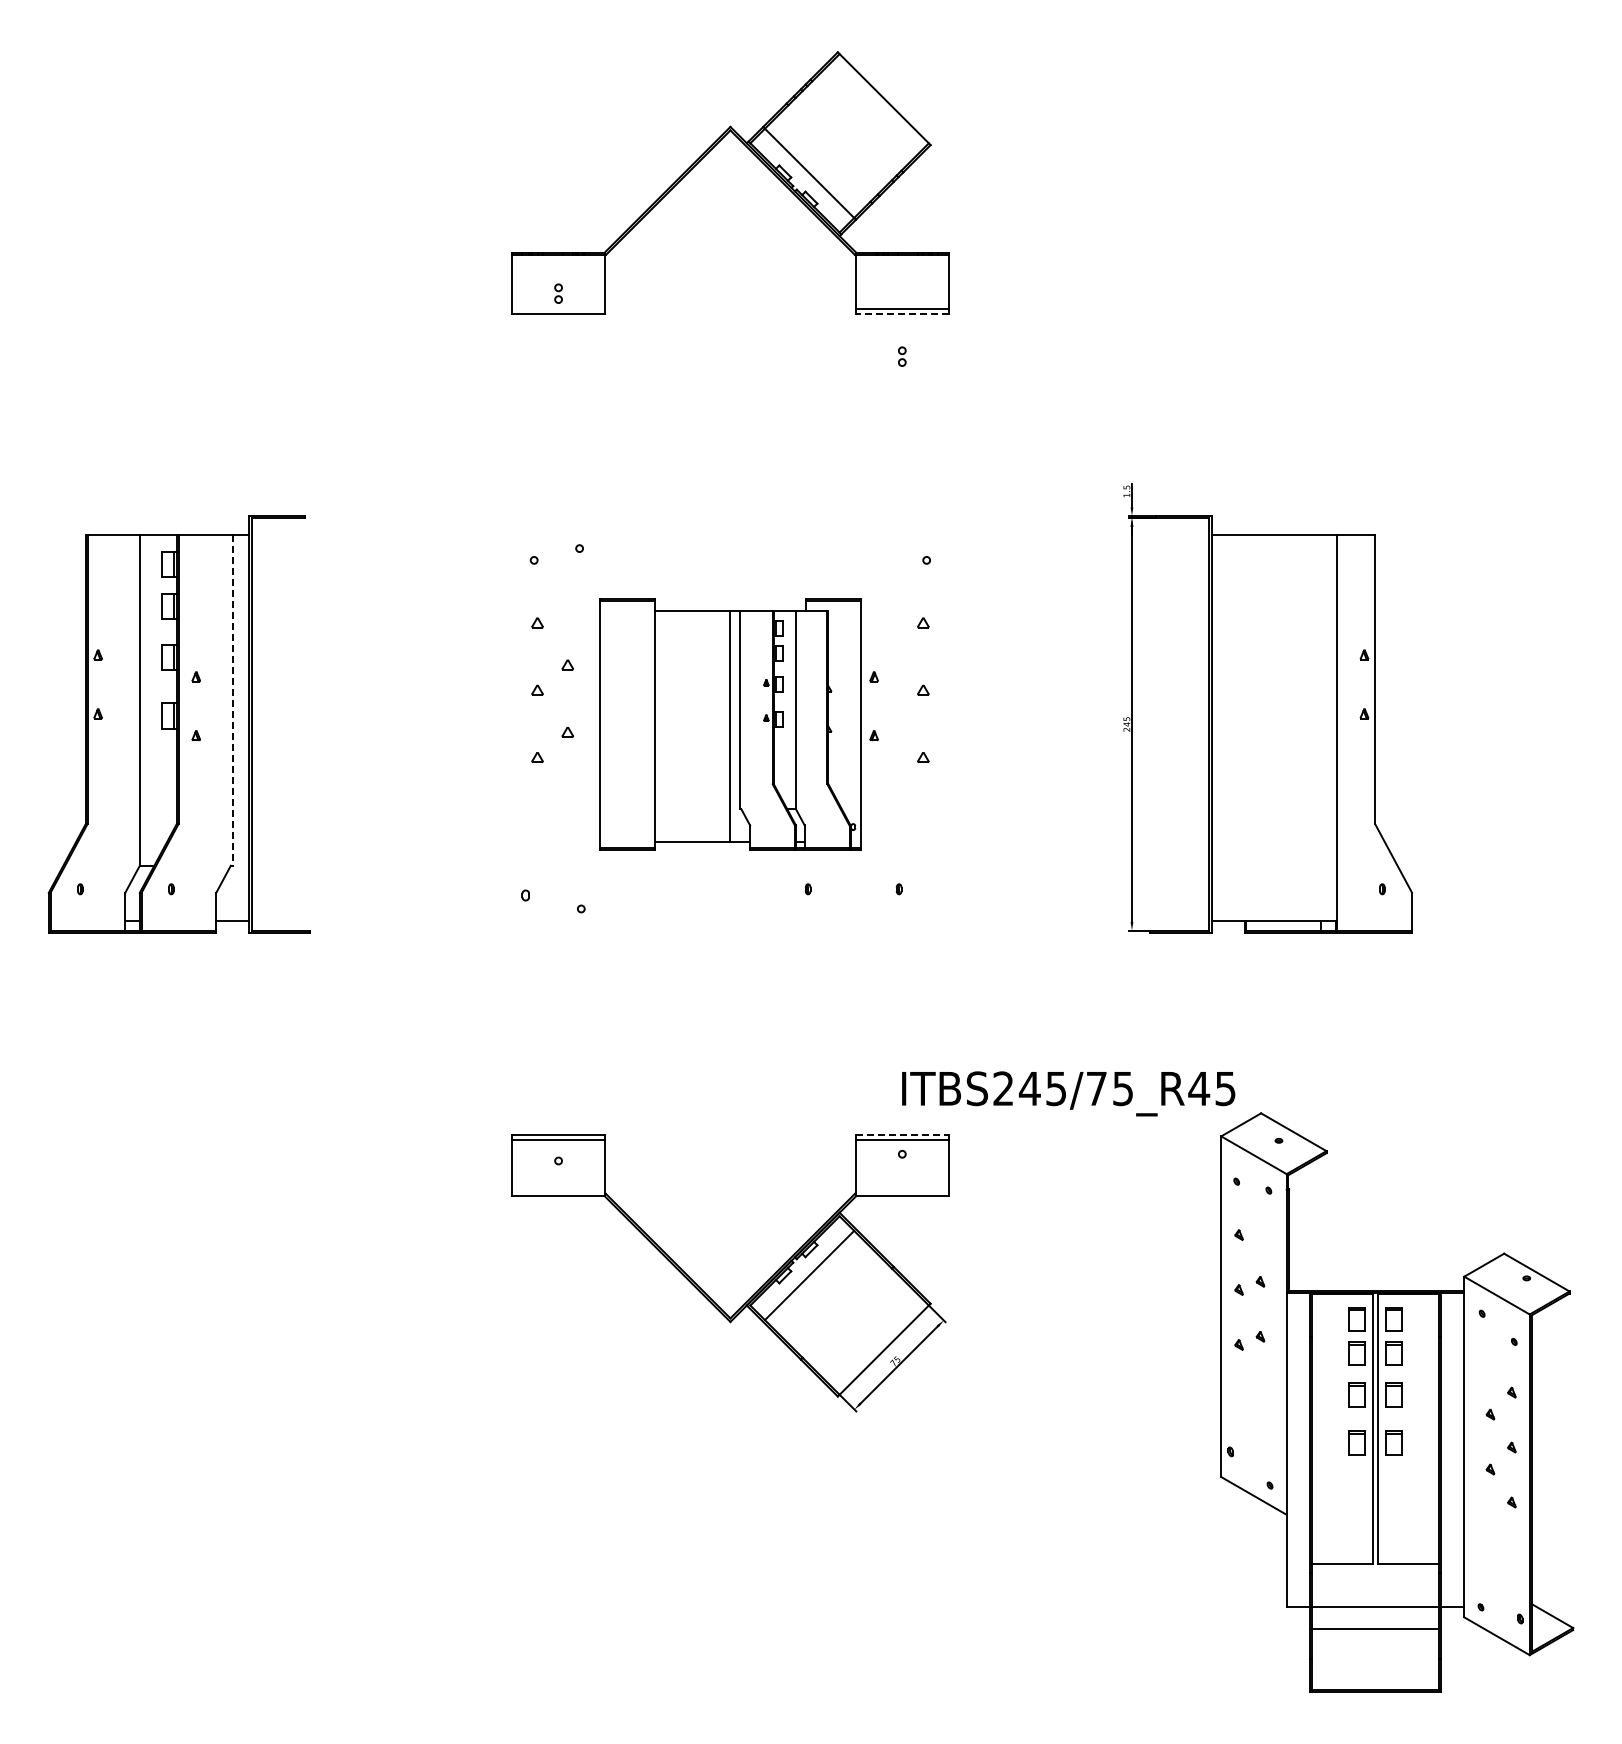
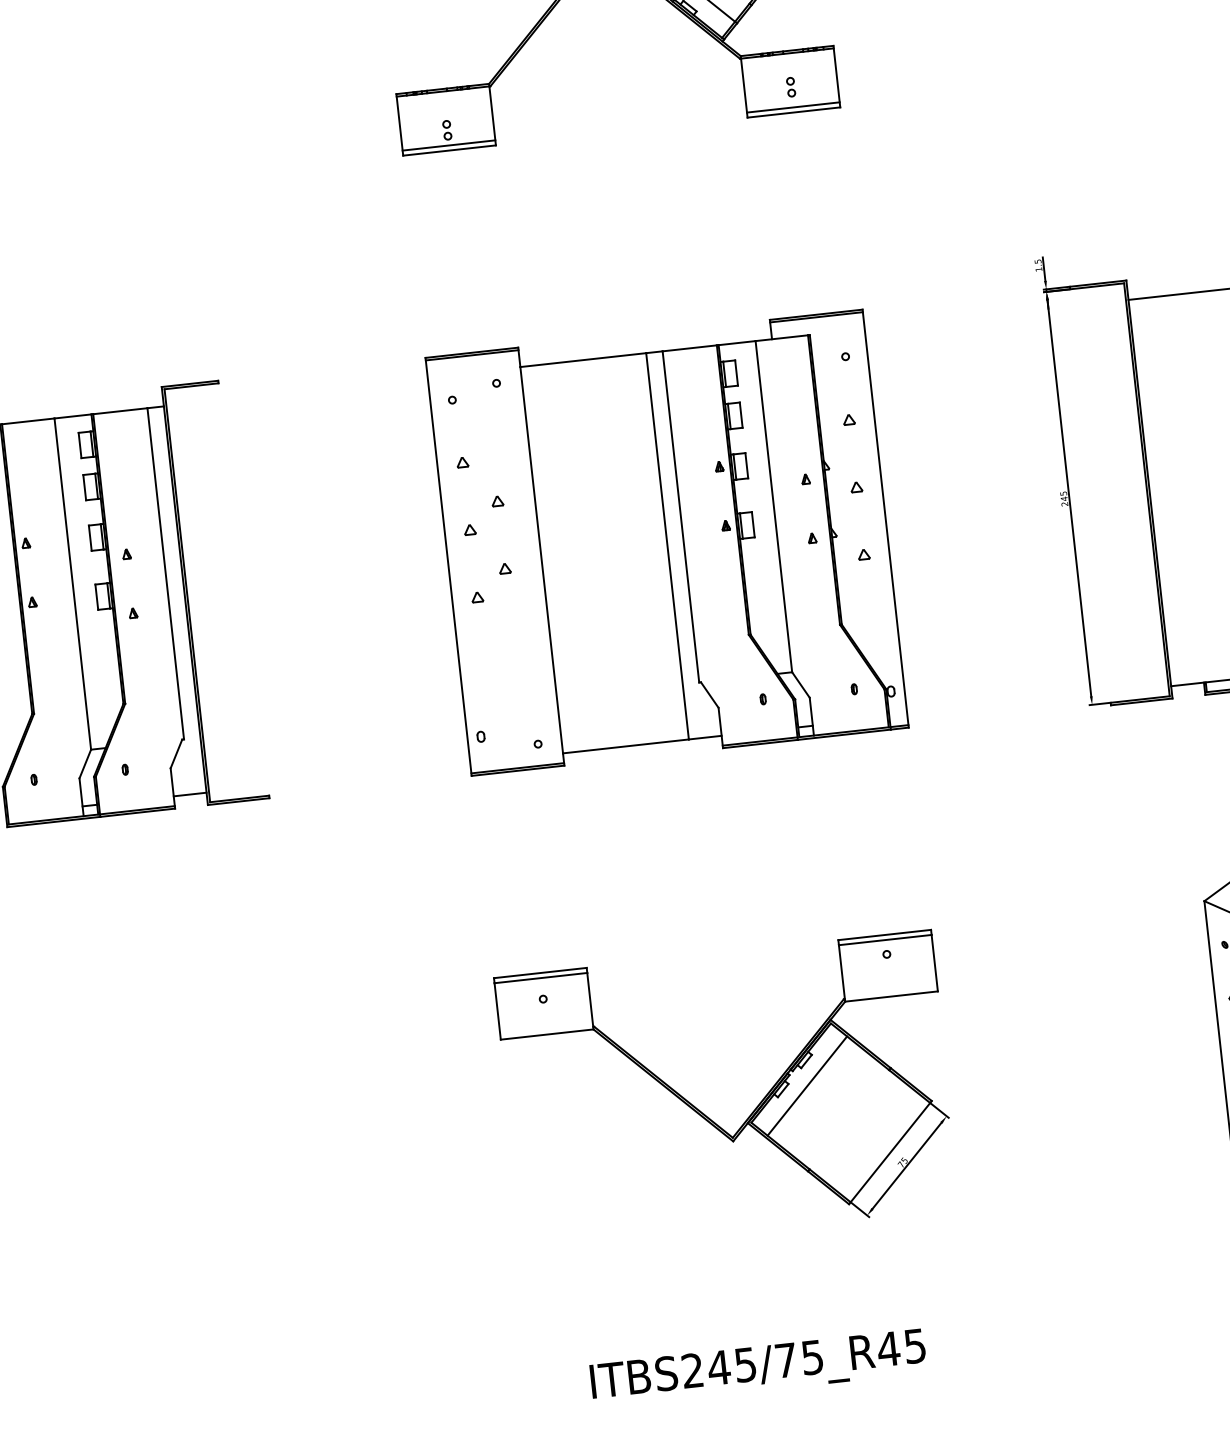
line: (558, 308) -> (448, 145), added
line: (901, 313) -> (793, 112), dashed -> solid
part: (902, 356) -> (791, 87), moved
line: (232, 700) -> (165, 573), dashed -> solid
part: (730, 724) -> (667, 542), size x1.67
text: (1068, 1093) -> (758, 1368), moved
line: (902, 1134) -> (884, 934), dashed -> solid

